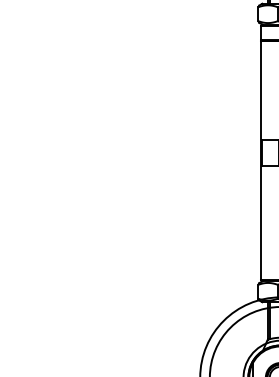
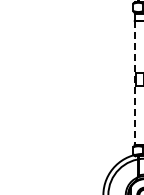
line: (260, 161) -> (134, 83), solid -> dashed

